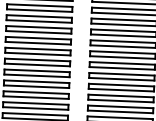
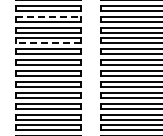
line: (39, 16) -> (48, 16), solid -> dashed
line: (38, 43) -> (48, 43), solid -> dashed

